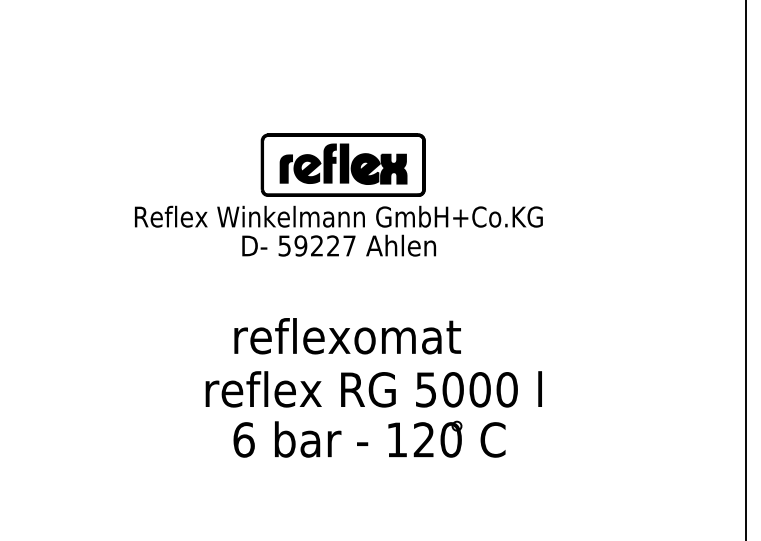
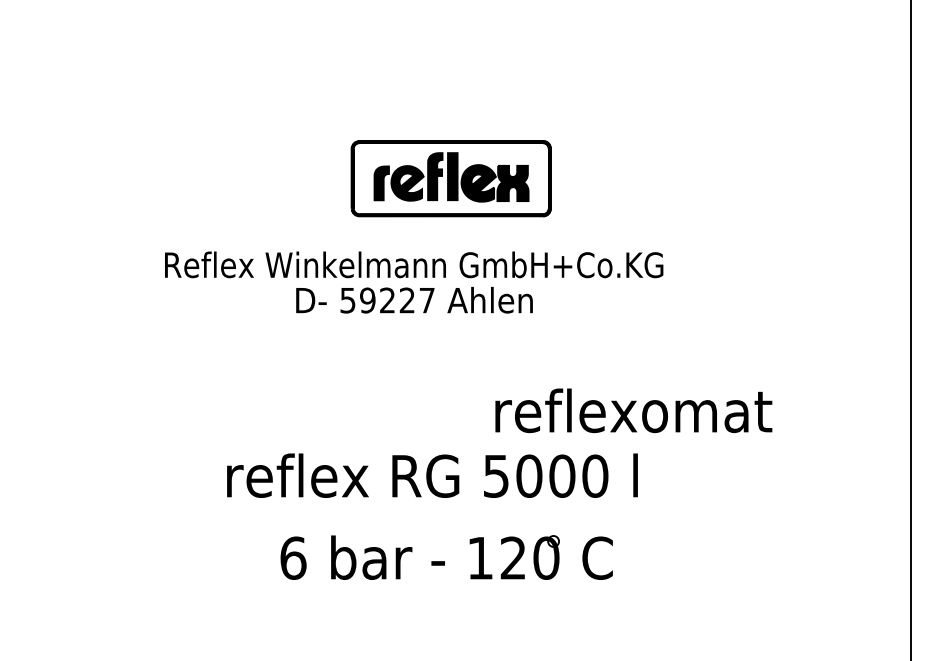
part: (342, 164) -> (450, 177), moved
text: (347, 336) -> (633, 411), moved
text: (373, 389) -> (432, 475), moved
part: (369, 438) -> (446, 556), moved

